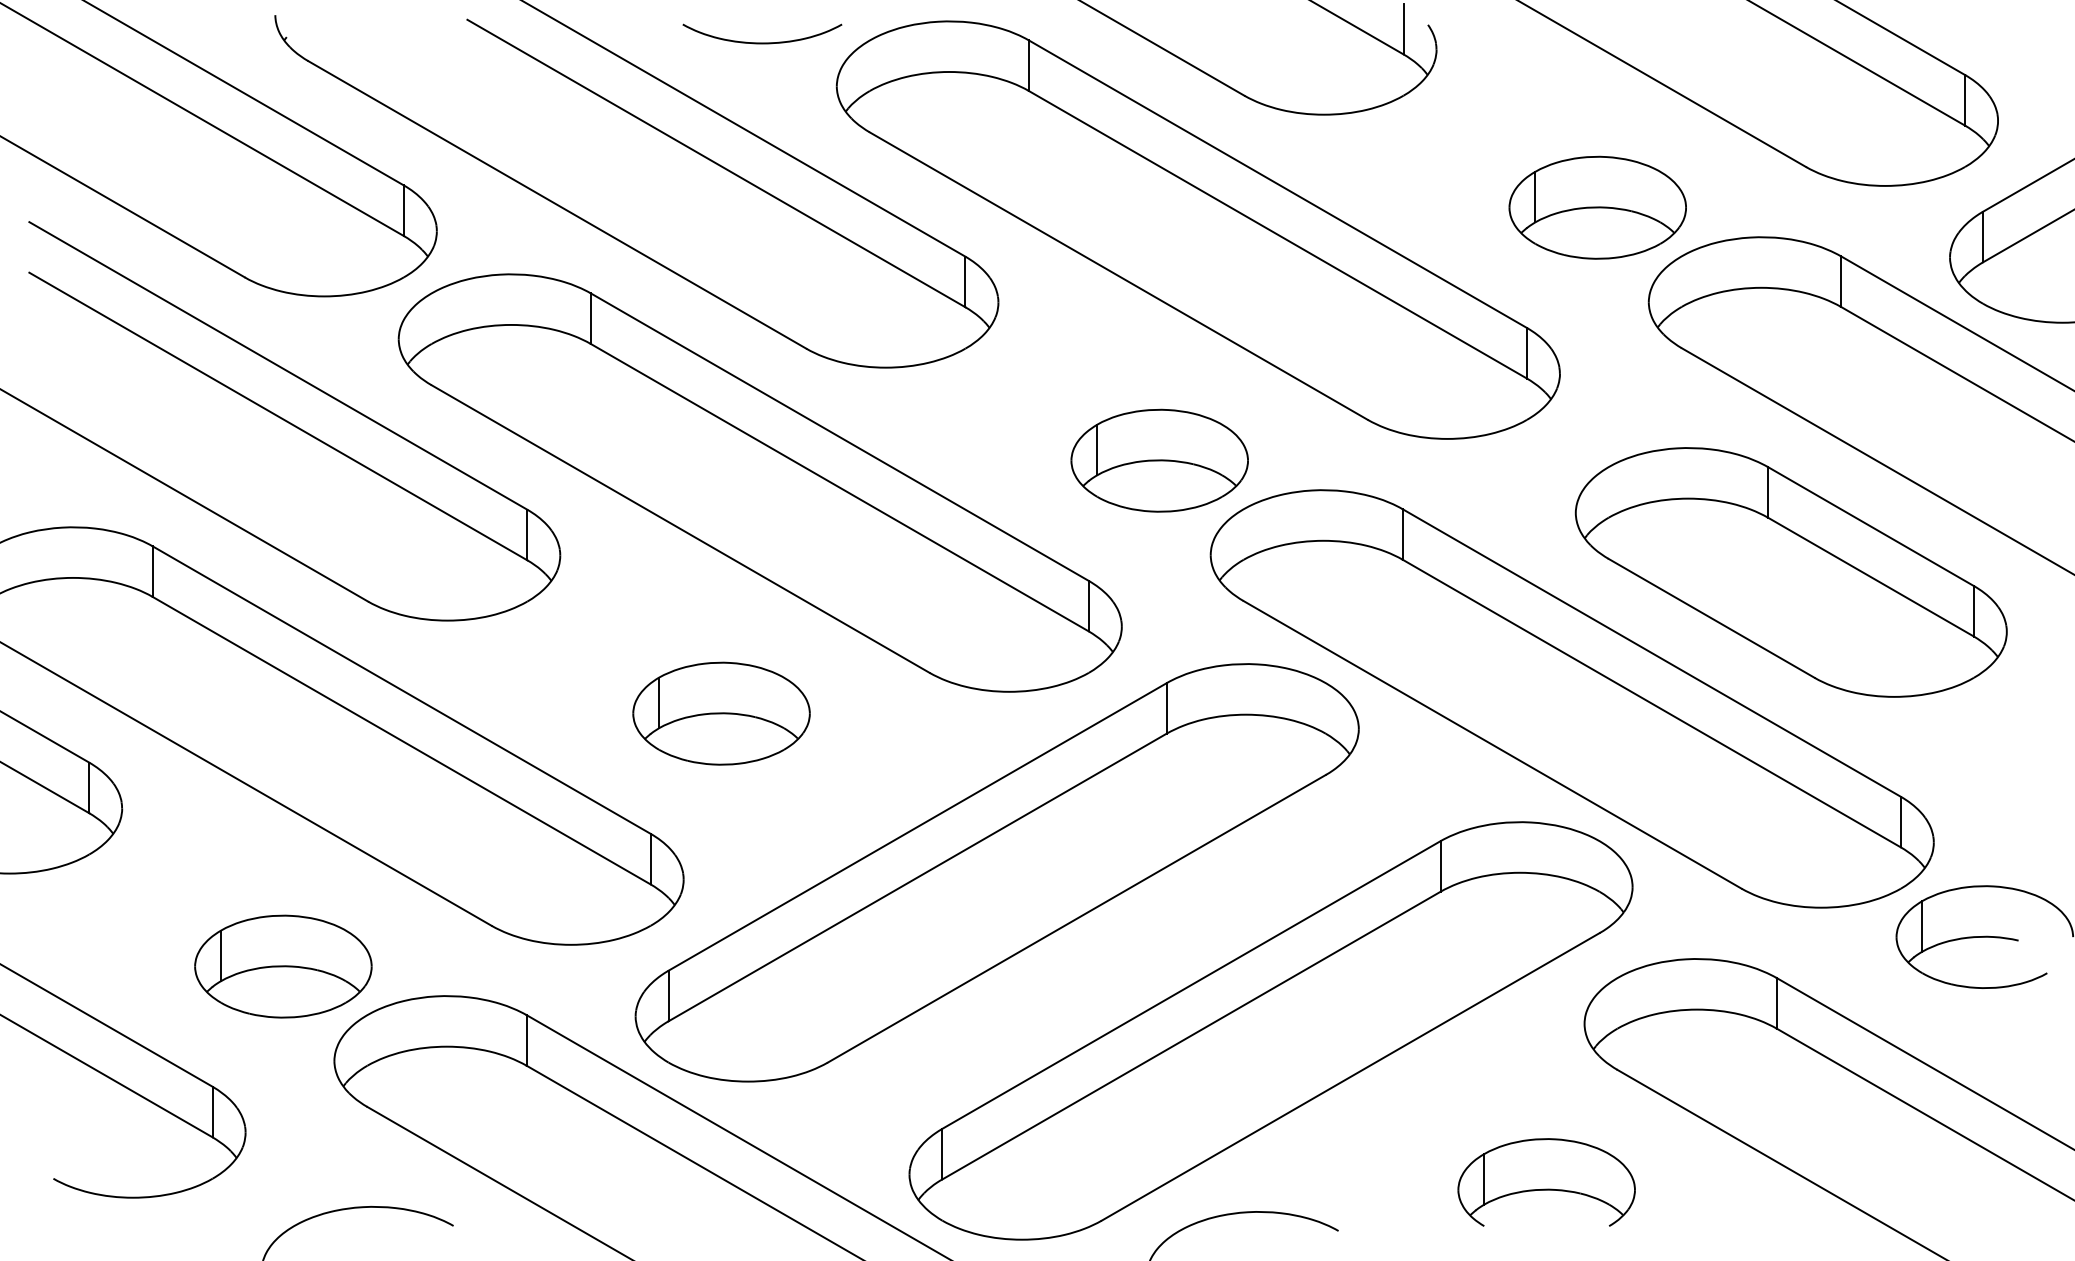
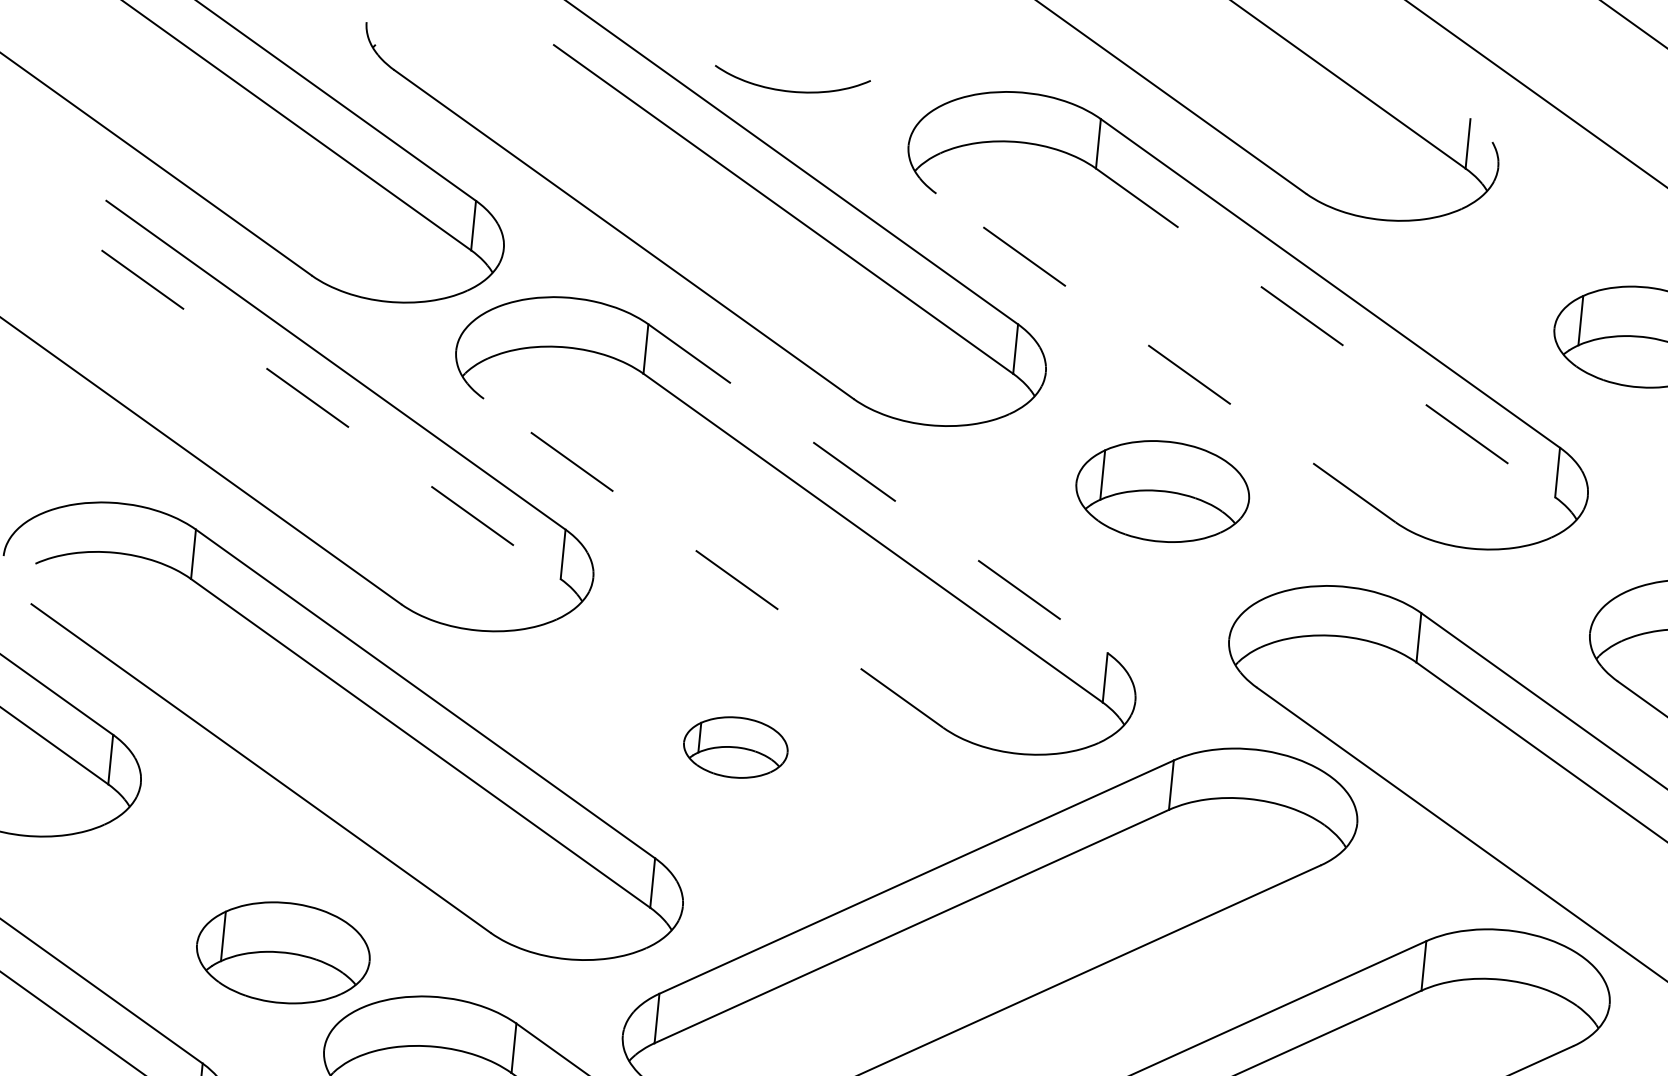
curve: (762, 42) -> (791, 90), moved
line: (1278, 235) -> (1326, 333), solid -> dashed
line: (1118, 276) -> (1165, 358), solid -> dashed
line: (278, 416) -> (331, 414), solid -> dashed
line: (839, 437) -> (877, 488), solid -> dashed
part: (1159, 460) -> (1162, 491), moved
line: (680, 529) -> (713, 563), solid -> dashed
part: (721, 713) -> (735, 747), size x0.6

